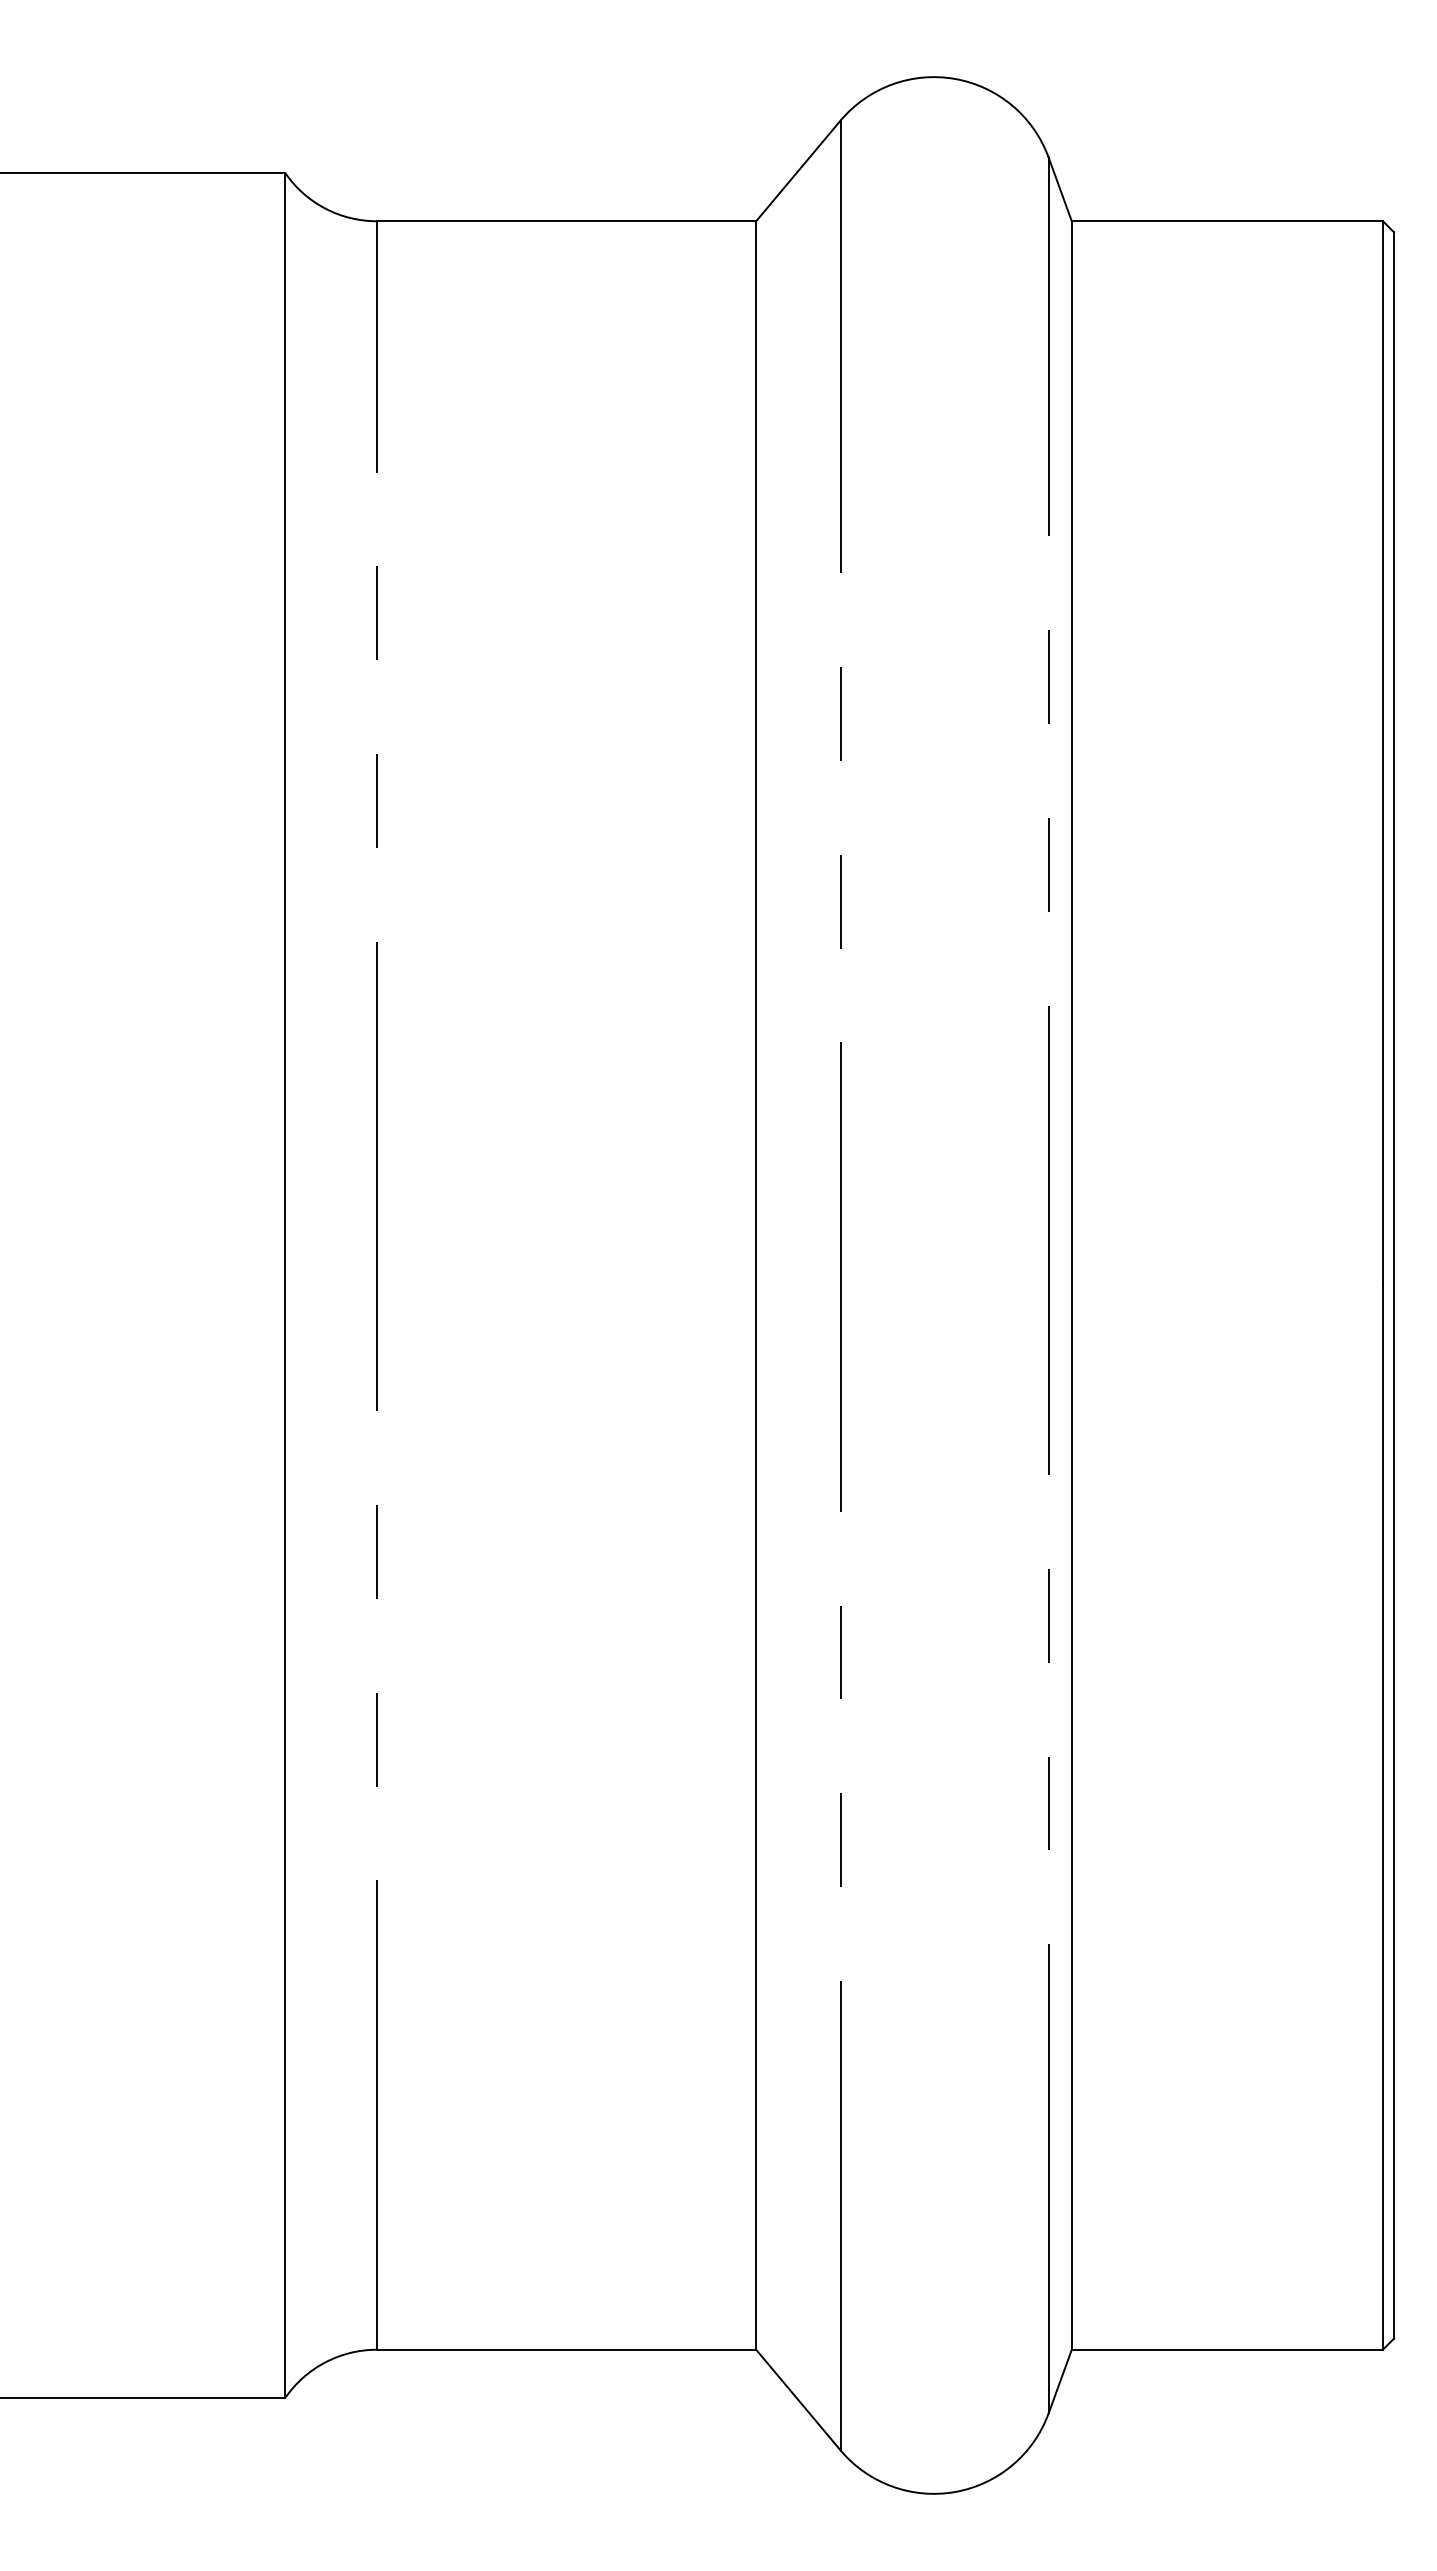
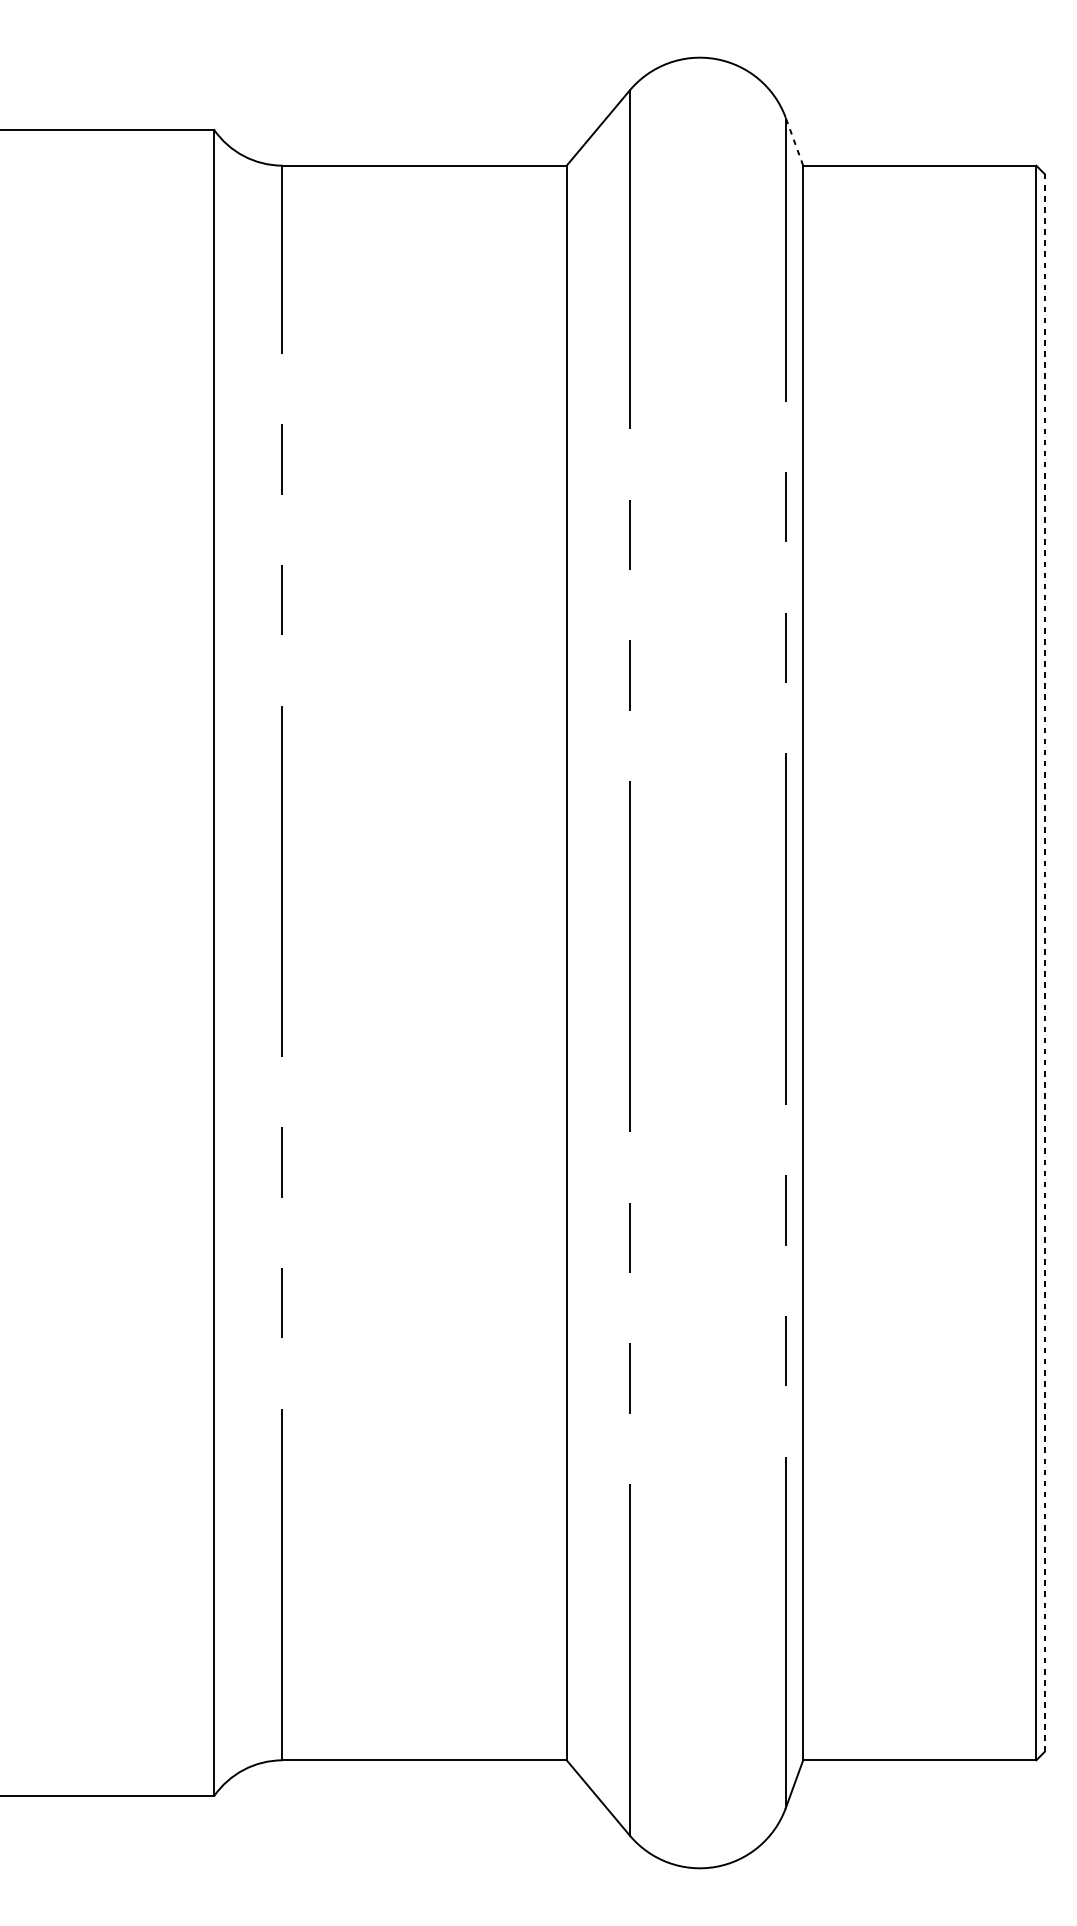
line: (1060, 189) -> (794, 141), solid -> dashed
line: (1394, 1286) -> (1044, 963), solid -> dashed

